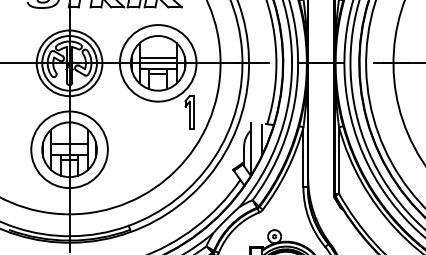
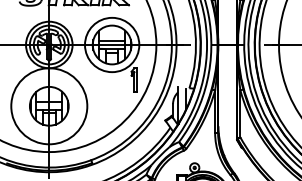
circle: (69, 150) -> (49, 106), size x1.4

